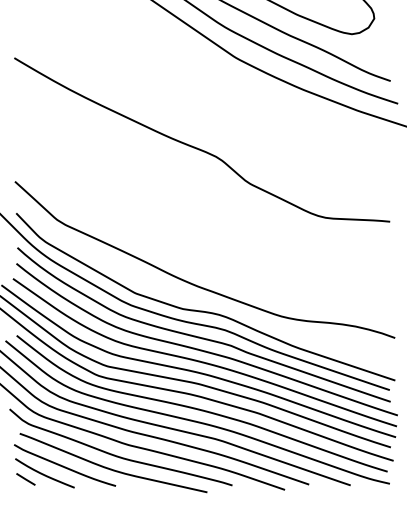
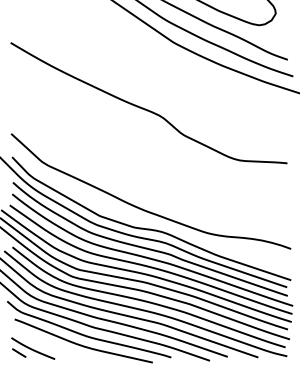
curve: (65, 466) -> (48, 343), removed

